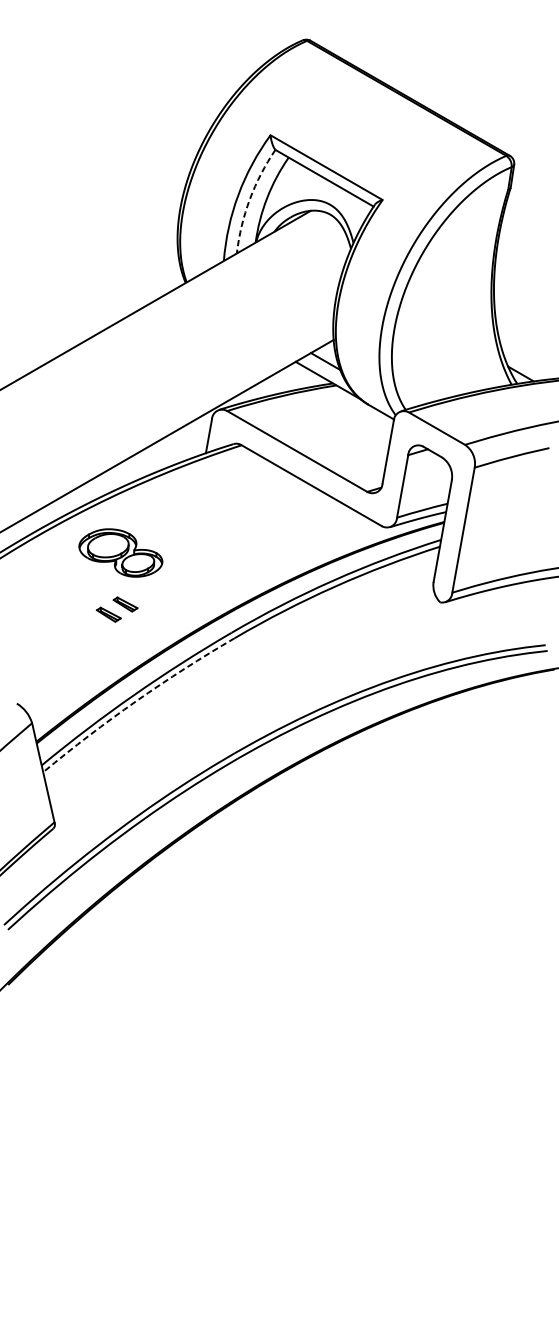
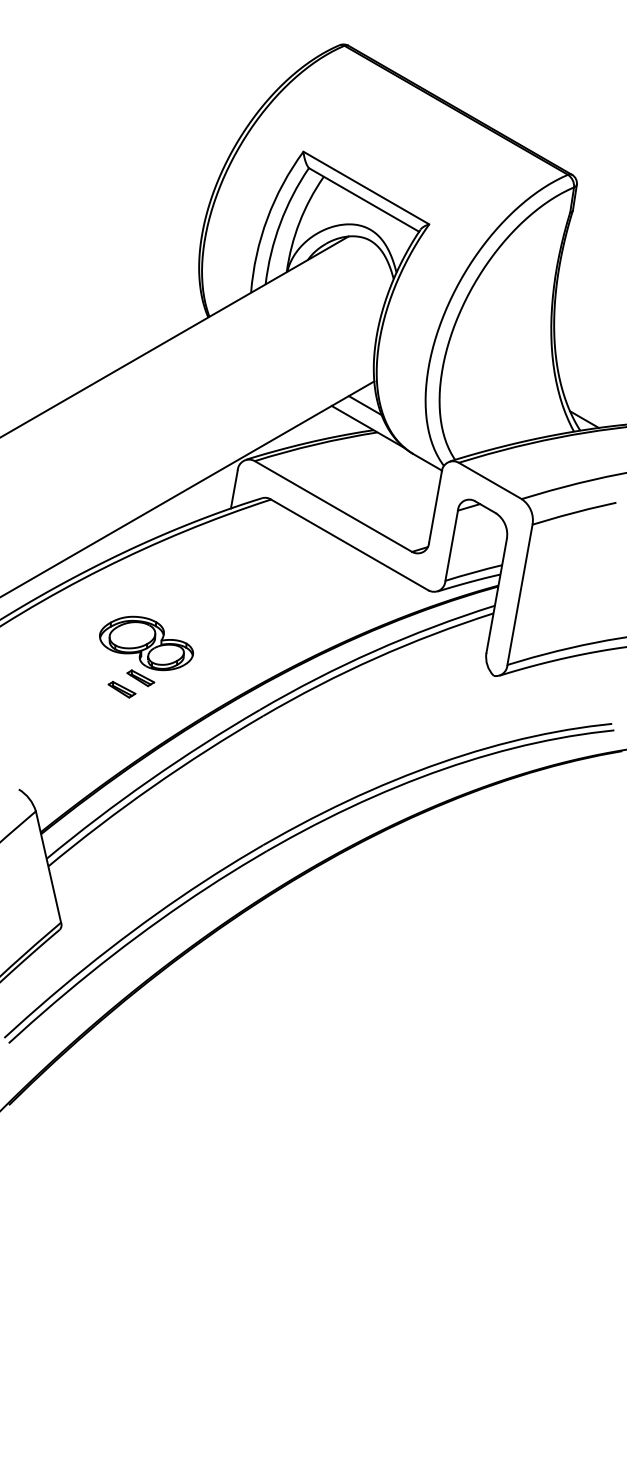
arc: (250, 199) -> (280, 223), dashed -> solid
part: (120, 553) -> (146, 643), moved
arc: (136, 700) -> (152, 786), dashed -> solid

